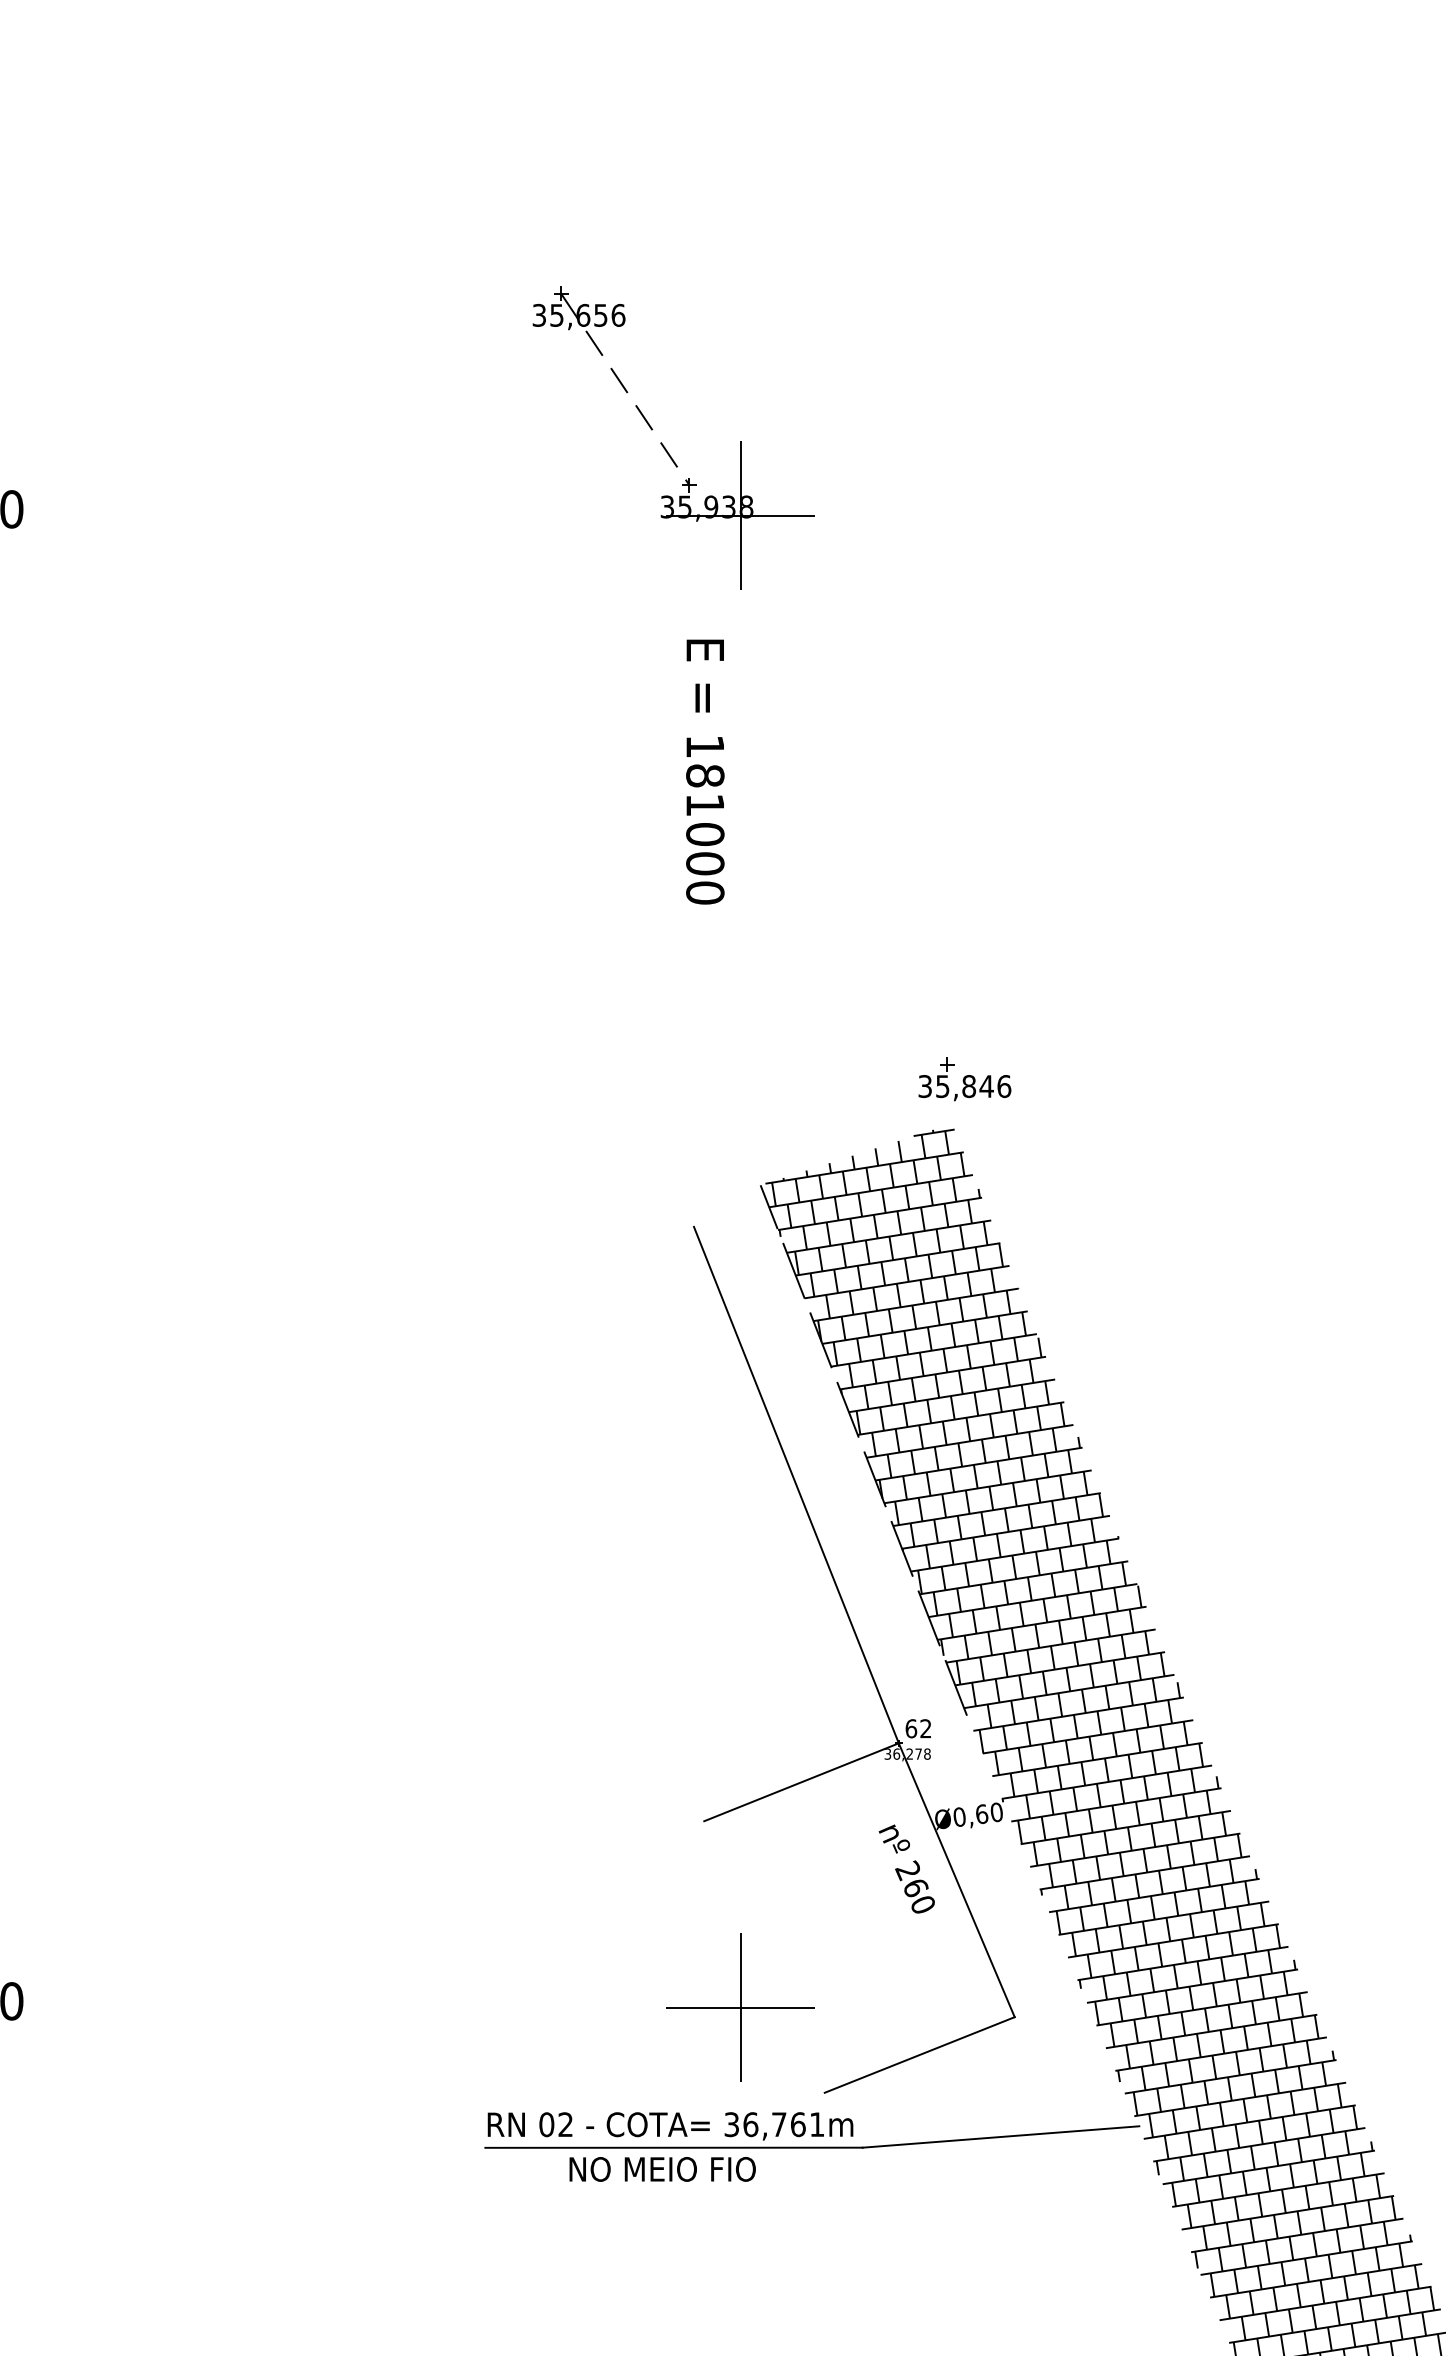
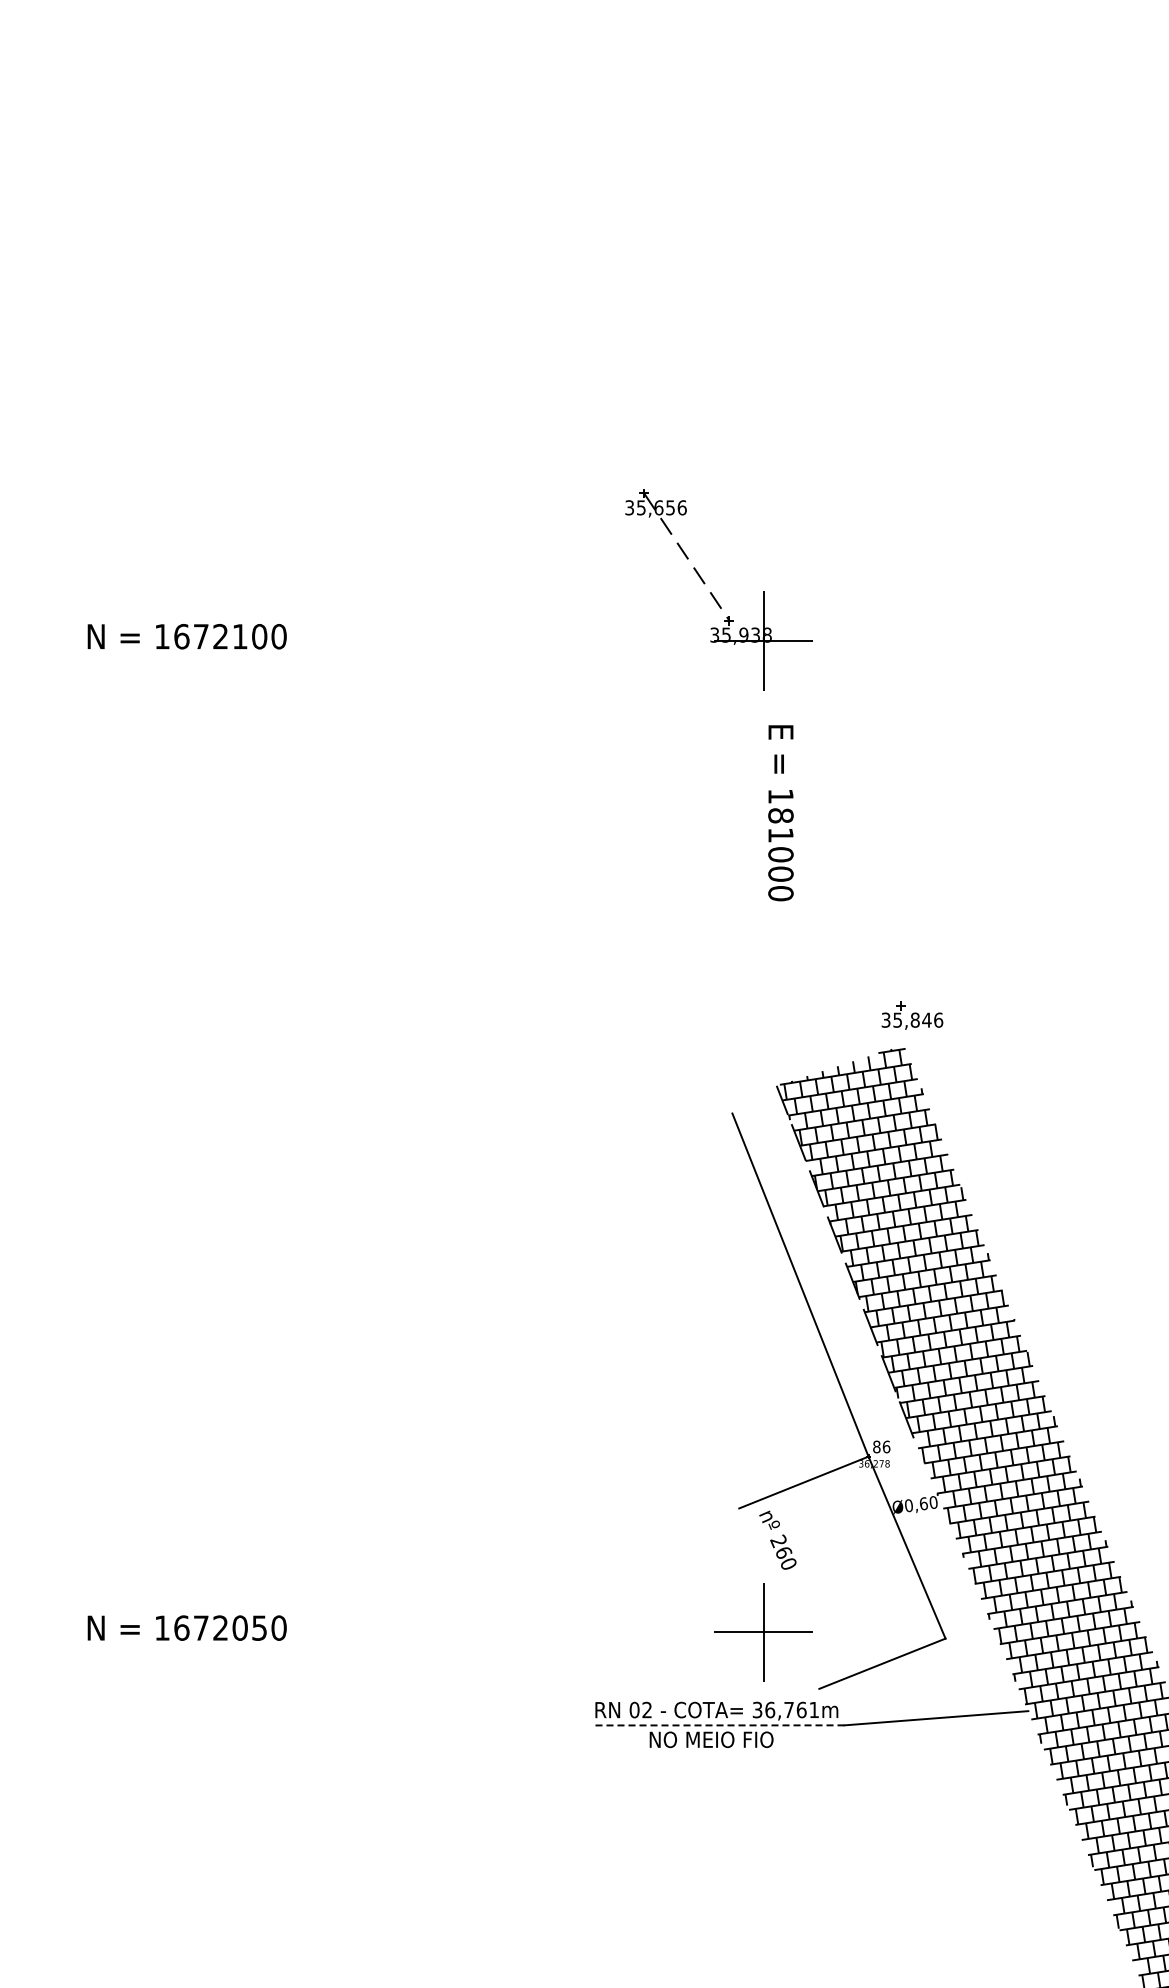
text: (704, 772) -> (780, 813), moved
text: (918, 1728) -> (881, 1446), 62 -> 86
text: (906, 1867) -> (777, 1539), moved
line: (673, 2147) -> (718, 1725), solid -> dashed

